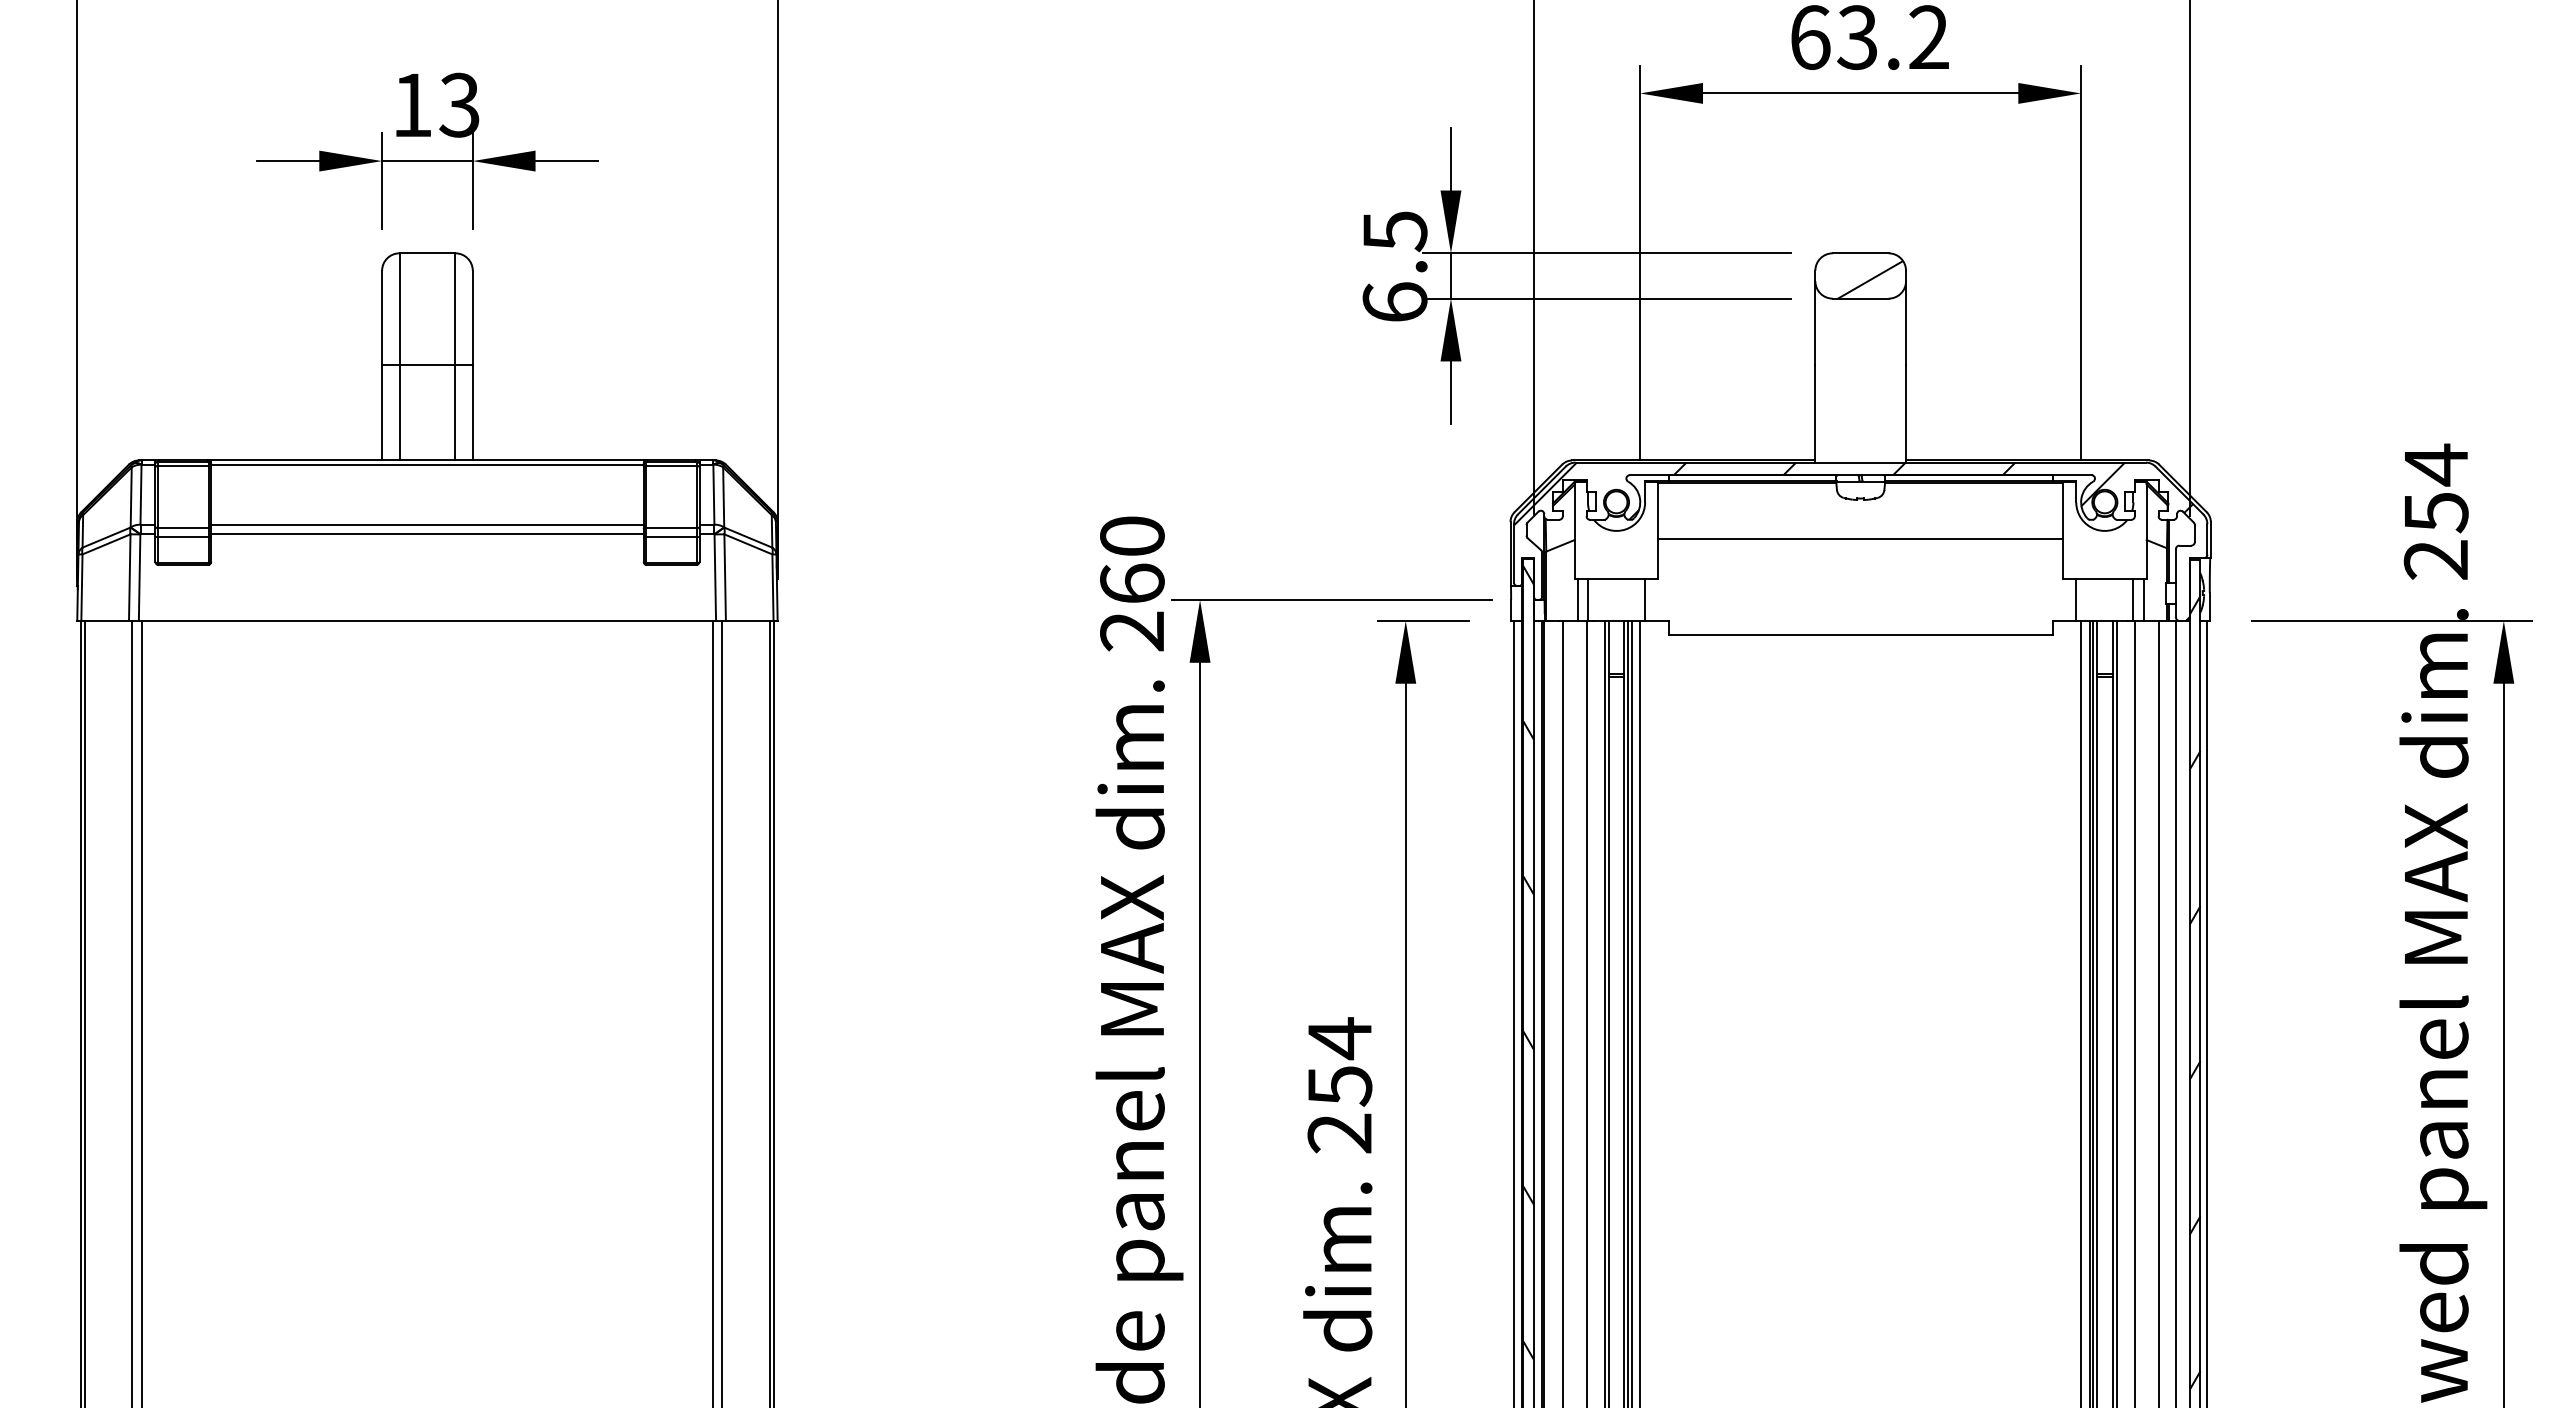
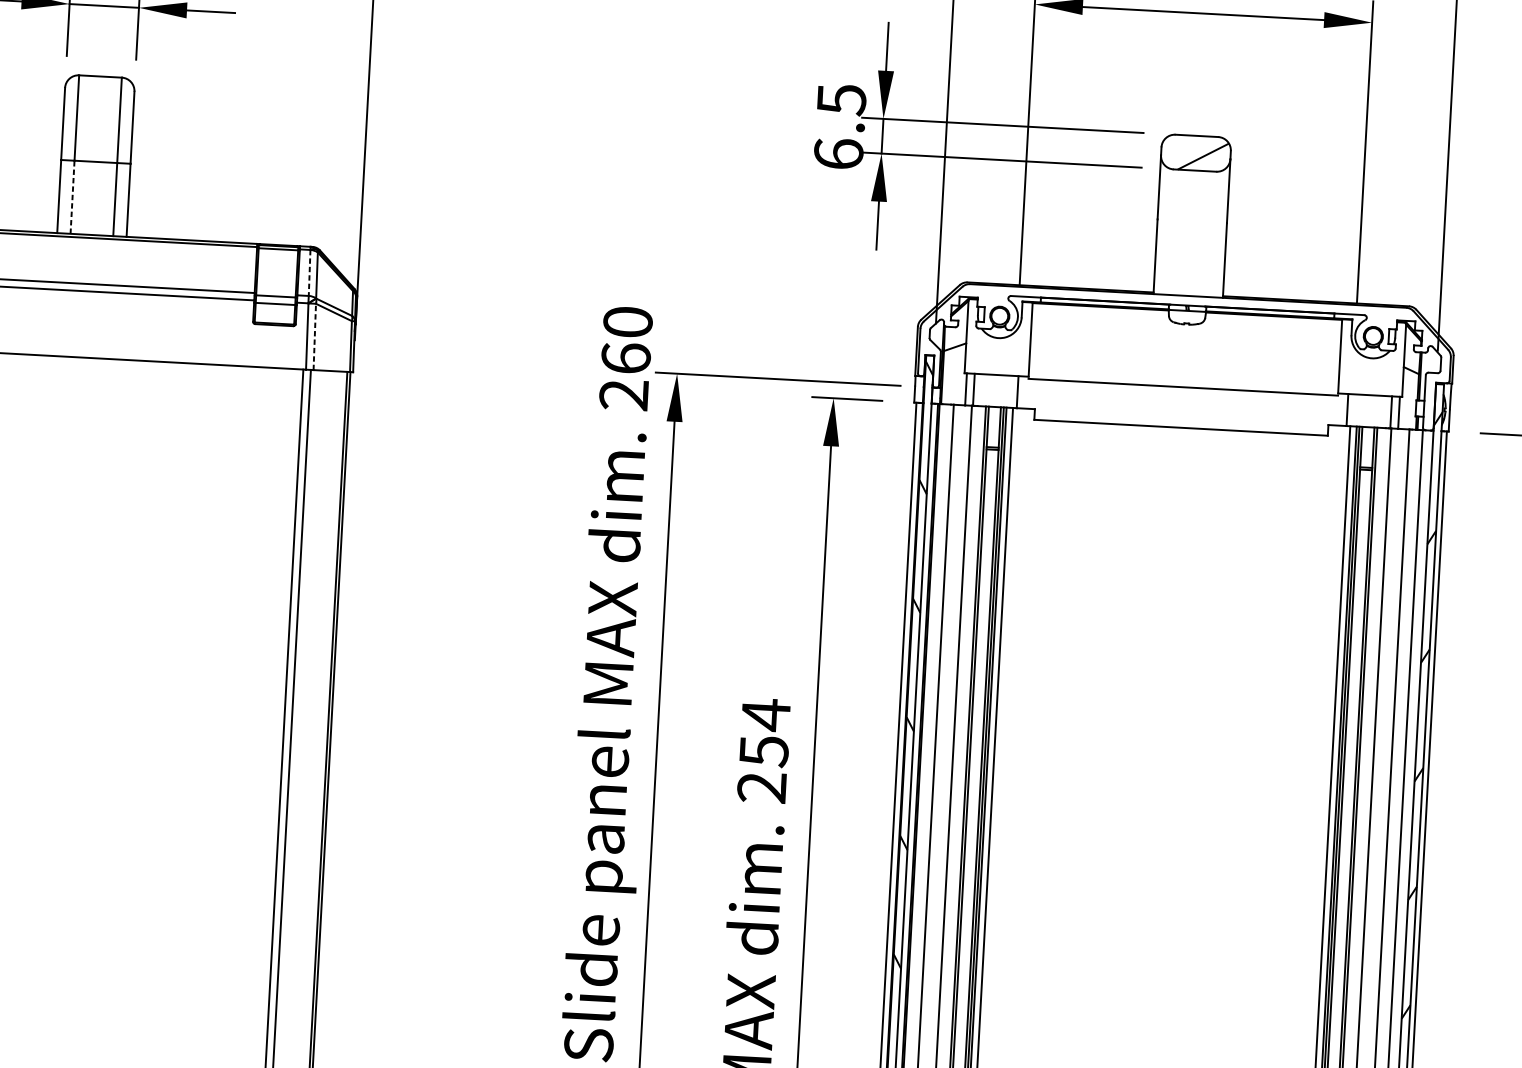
line: (399, 412) -> (72, 197), solid -> dashed
line: (713, 495) -> (309, 273), solid -> dashed
line: (1860, 538) -> (1183, 386), moved
hatch: (1853, 541) -> (1179, 356), removed
line: (725, 577) -> (315, 336), solid -> dashed

